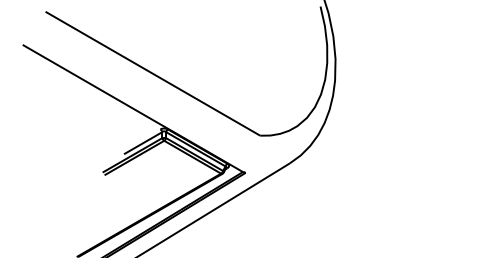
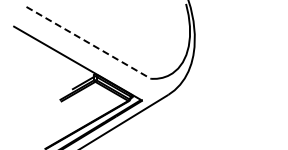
line: (152, 72) -> (88, 42), solid -> dashed

